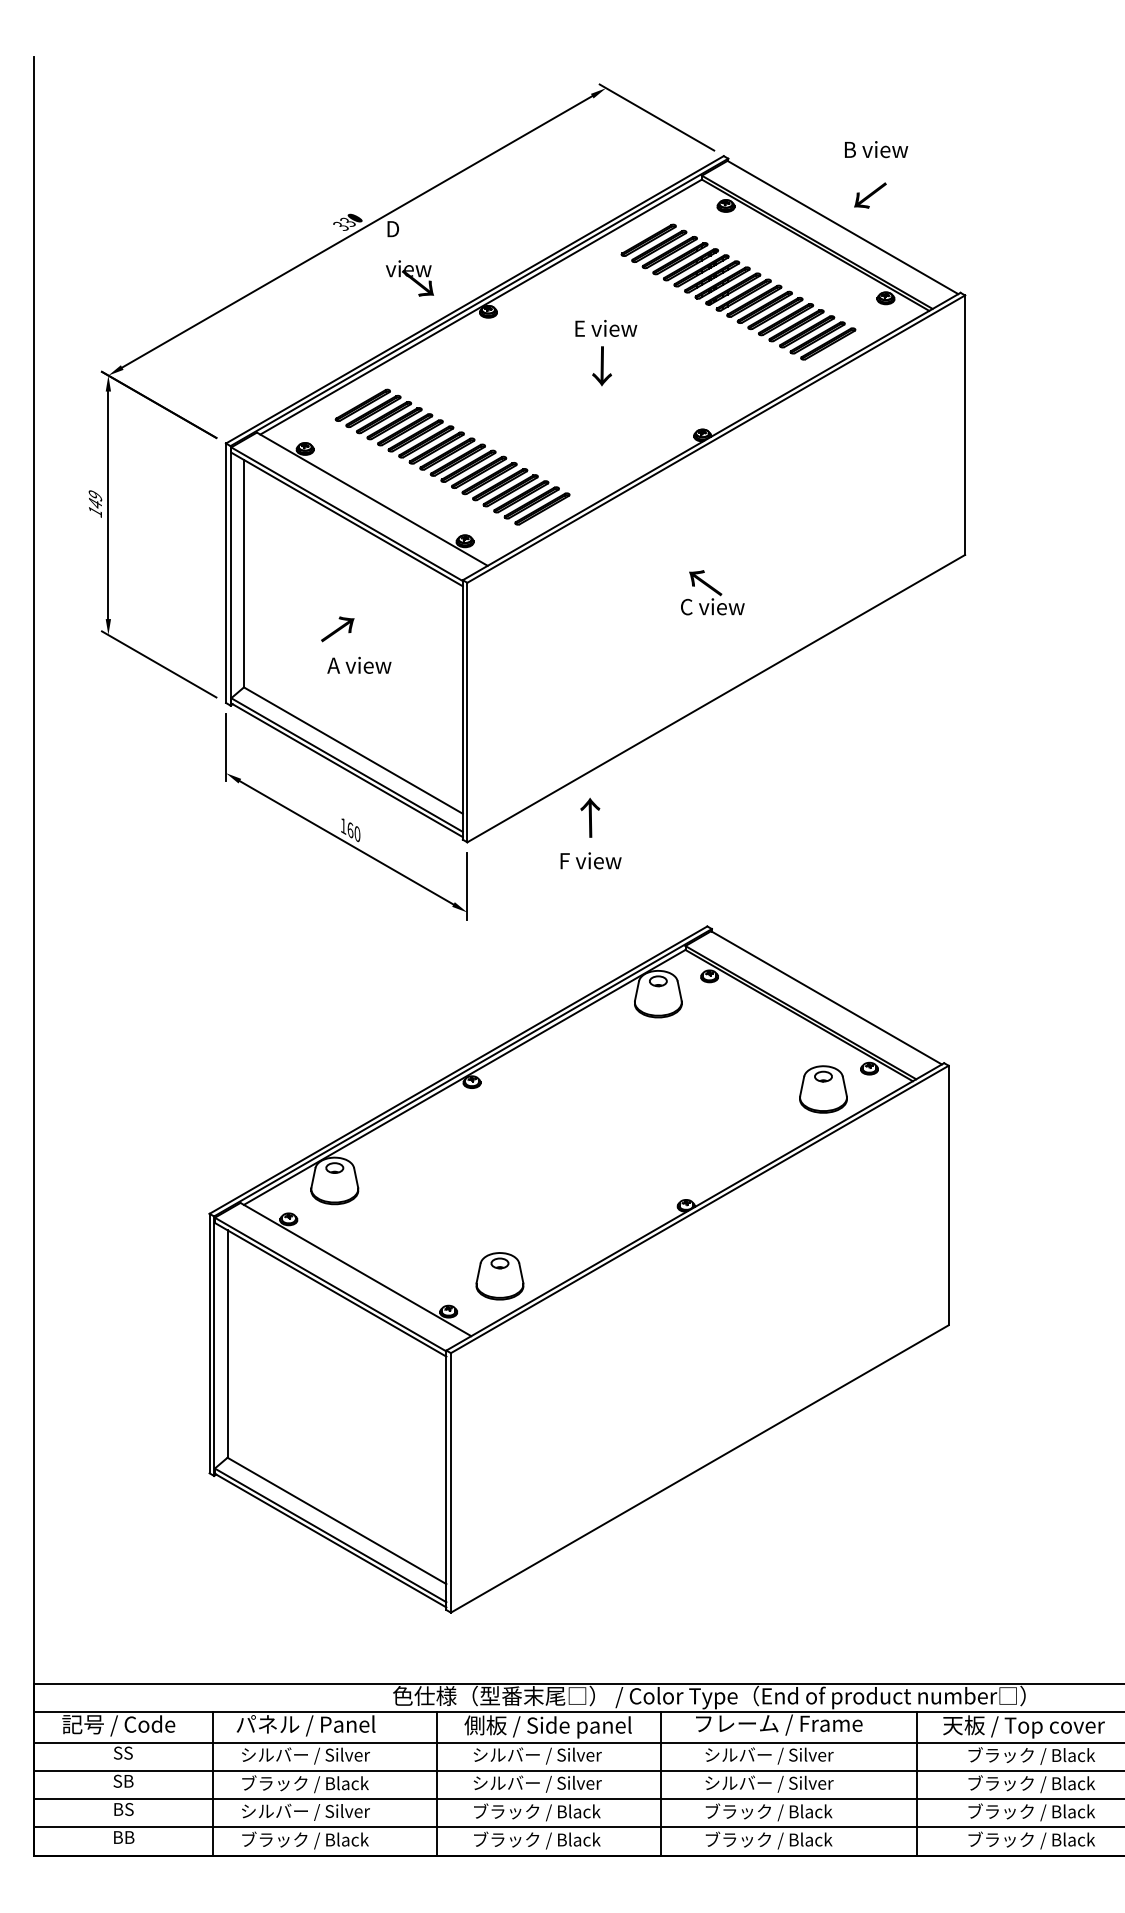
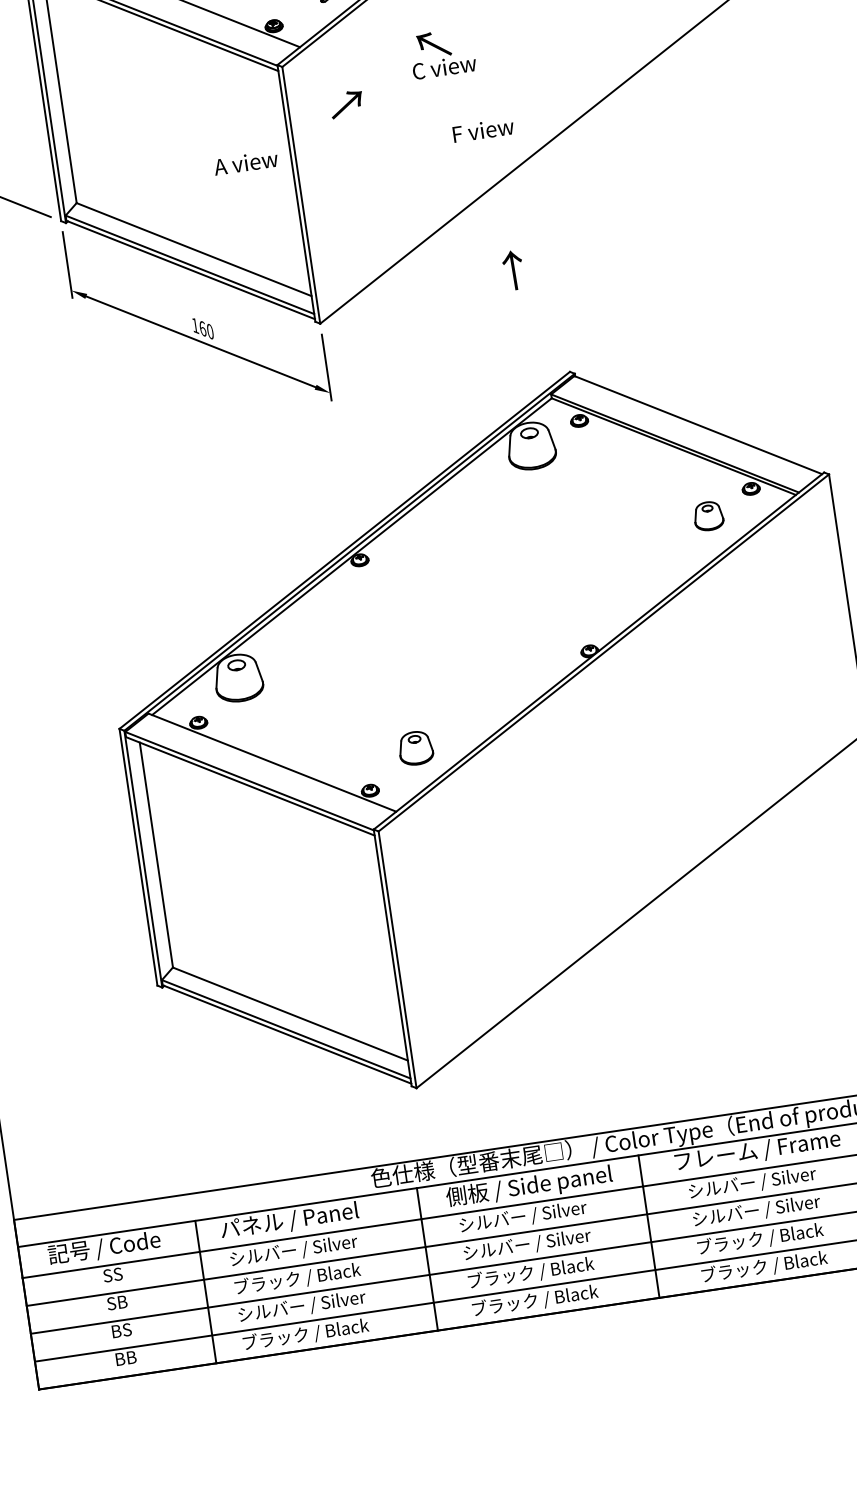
text: (712, 592) -> (442, 53), moved
text: (337, 629) -> (346, 104), moved
text: (359, 664) -> (245, 161), moved
text: (590, 817) -> (513, 270), moved
text: (590, 860) -> (482, 130), moved
part: (823, 1089) -> (708, 516), size x0.6
part: (499, 1276) -> (415, 748), size x0.7

